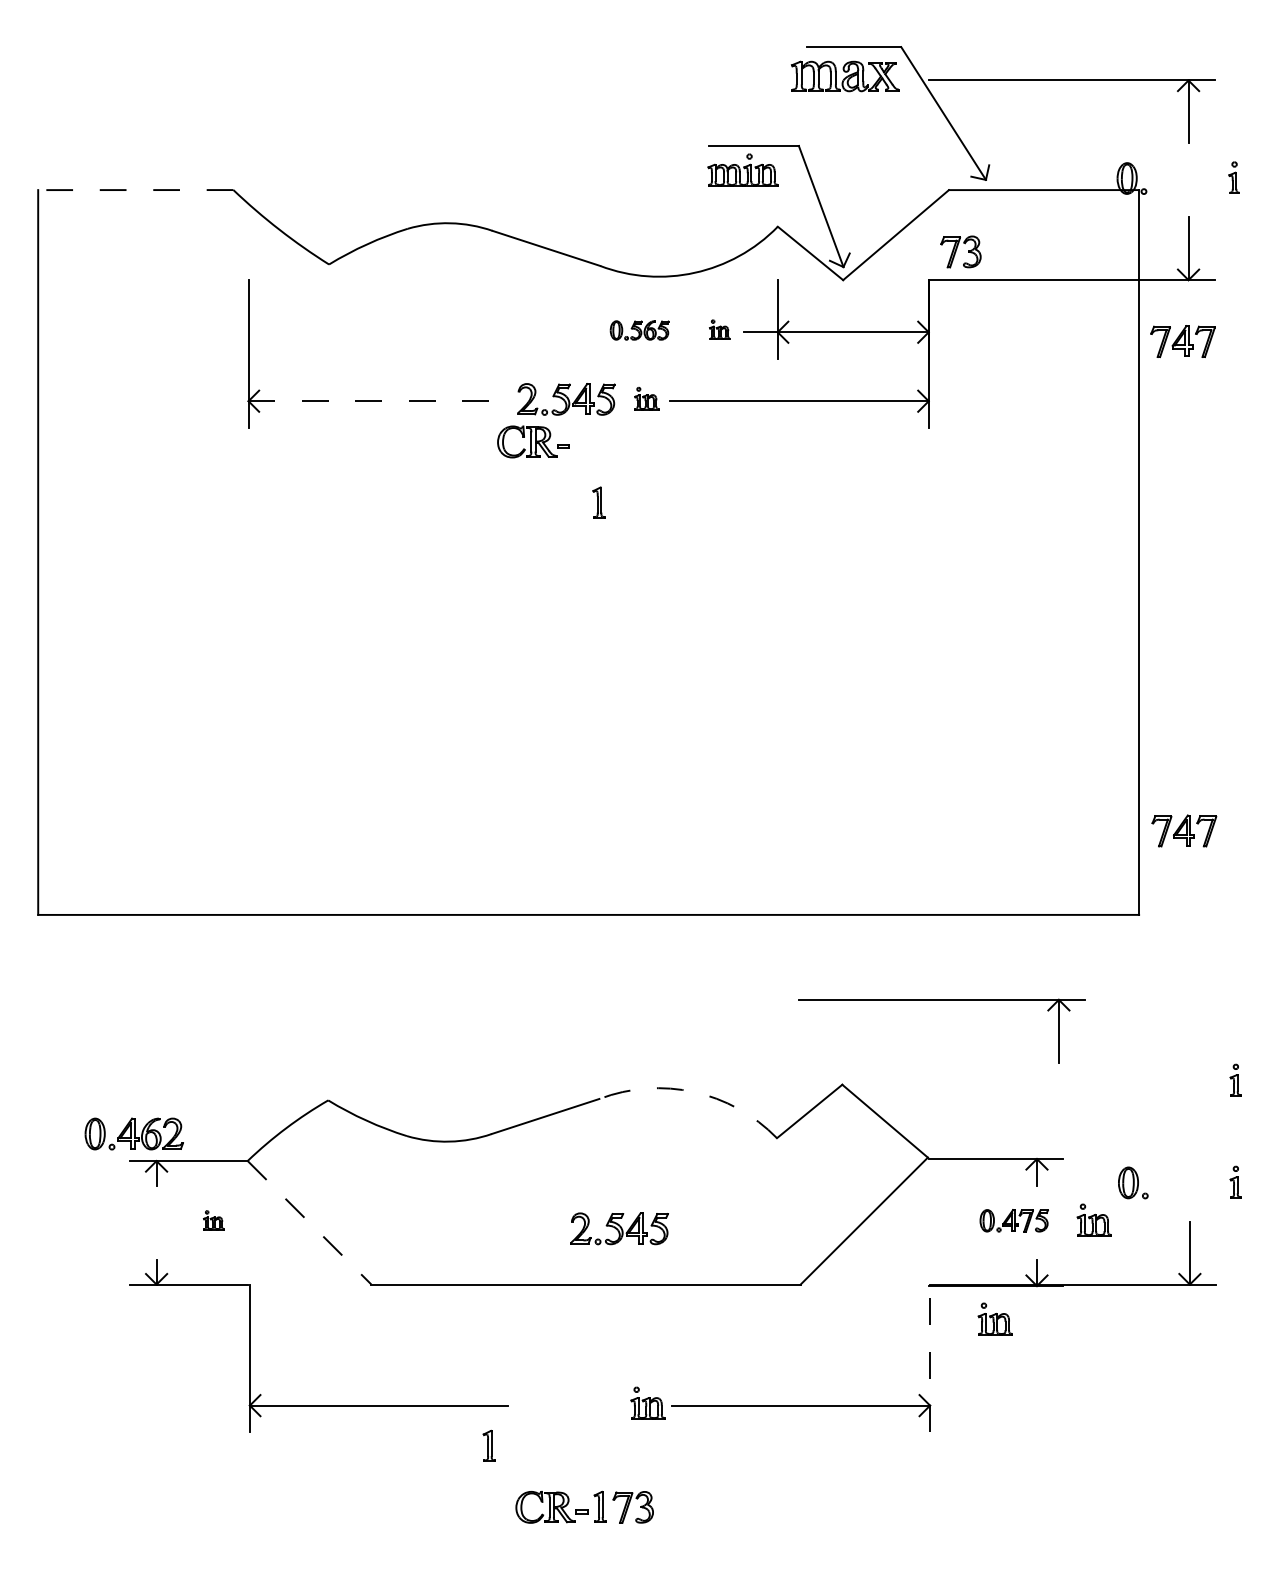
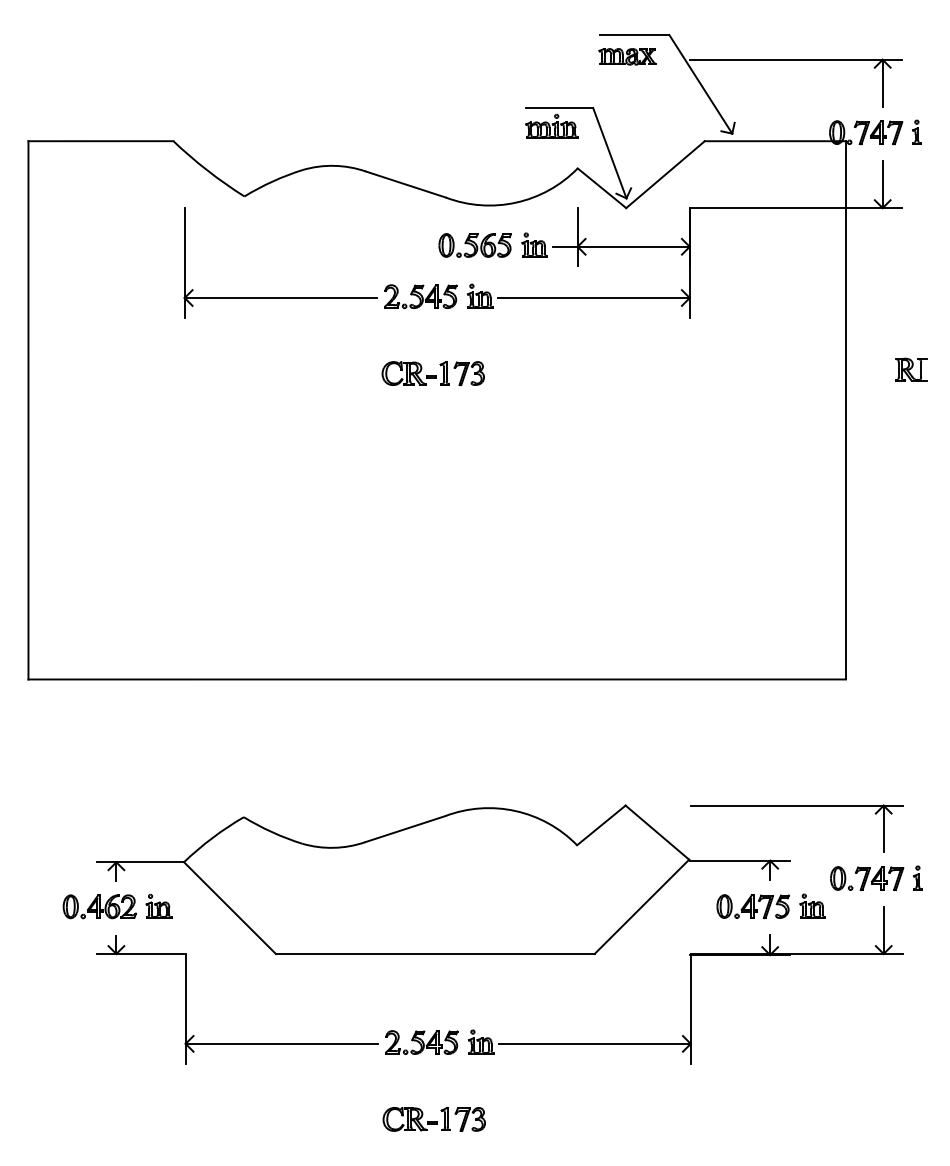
part: (844, 76) -> (627, 56), size x0.71
line: (135, 190) -> (100, 141), dashed -> solid
part: (960, 251) -> (469, 373), moved
part: (719, 329) -> (534, 244), size x1.67
part: (639, 330) -> (475, 245), size x1.67
part: (1182, 341) -> (878, 132), moved
part: (646, 398) -> (480, 295), size x1.43
line: (378, 401) -> (281, 298), dashed -> solid
part: (533, 441) -> (408, 373), moved
part: (1227, 497) -> (911, 369), added
part: (1184, 830) -> (879, 878), moved
part: (941, 1000) -> (796, 806), moved
part: (1235, 1079) -> (917, 801), removed
arc: (694, 1092) -> (515, 811), dashed -> solid
part: (133, 1133) -> (99, 906), moved
part: (213, 1220) -> (158, 906), size x1.67
part: (1014, 1220) -> (753, 906), size x1.43
line: (309, 1223) -> (229, 908), dashed -> solid
part: (619, 1228) -> (421, 1042), moved
part: (994, 1318) -> (738, 979), removed
line: (930, 1358) -> (691, 1008), dashed -> solid
part: (488, 1445) -> (362, 1073), removed

